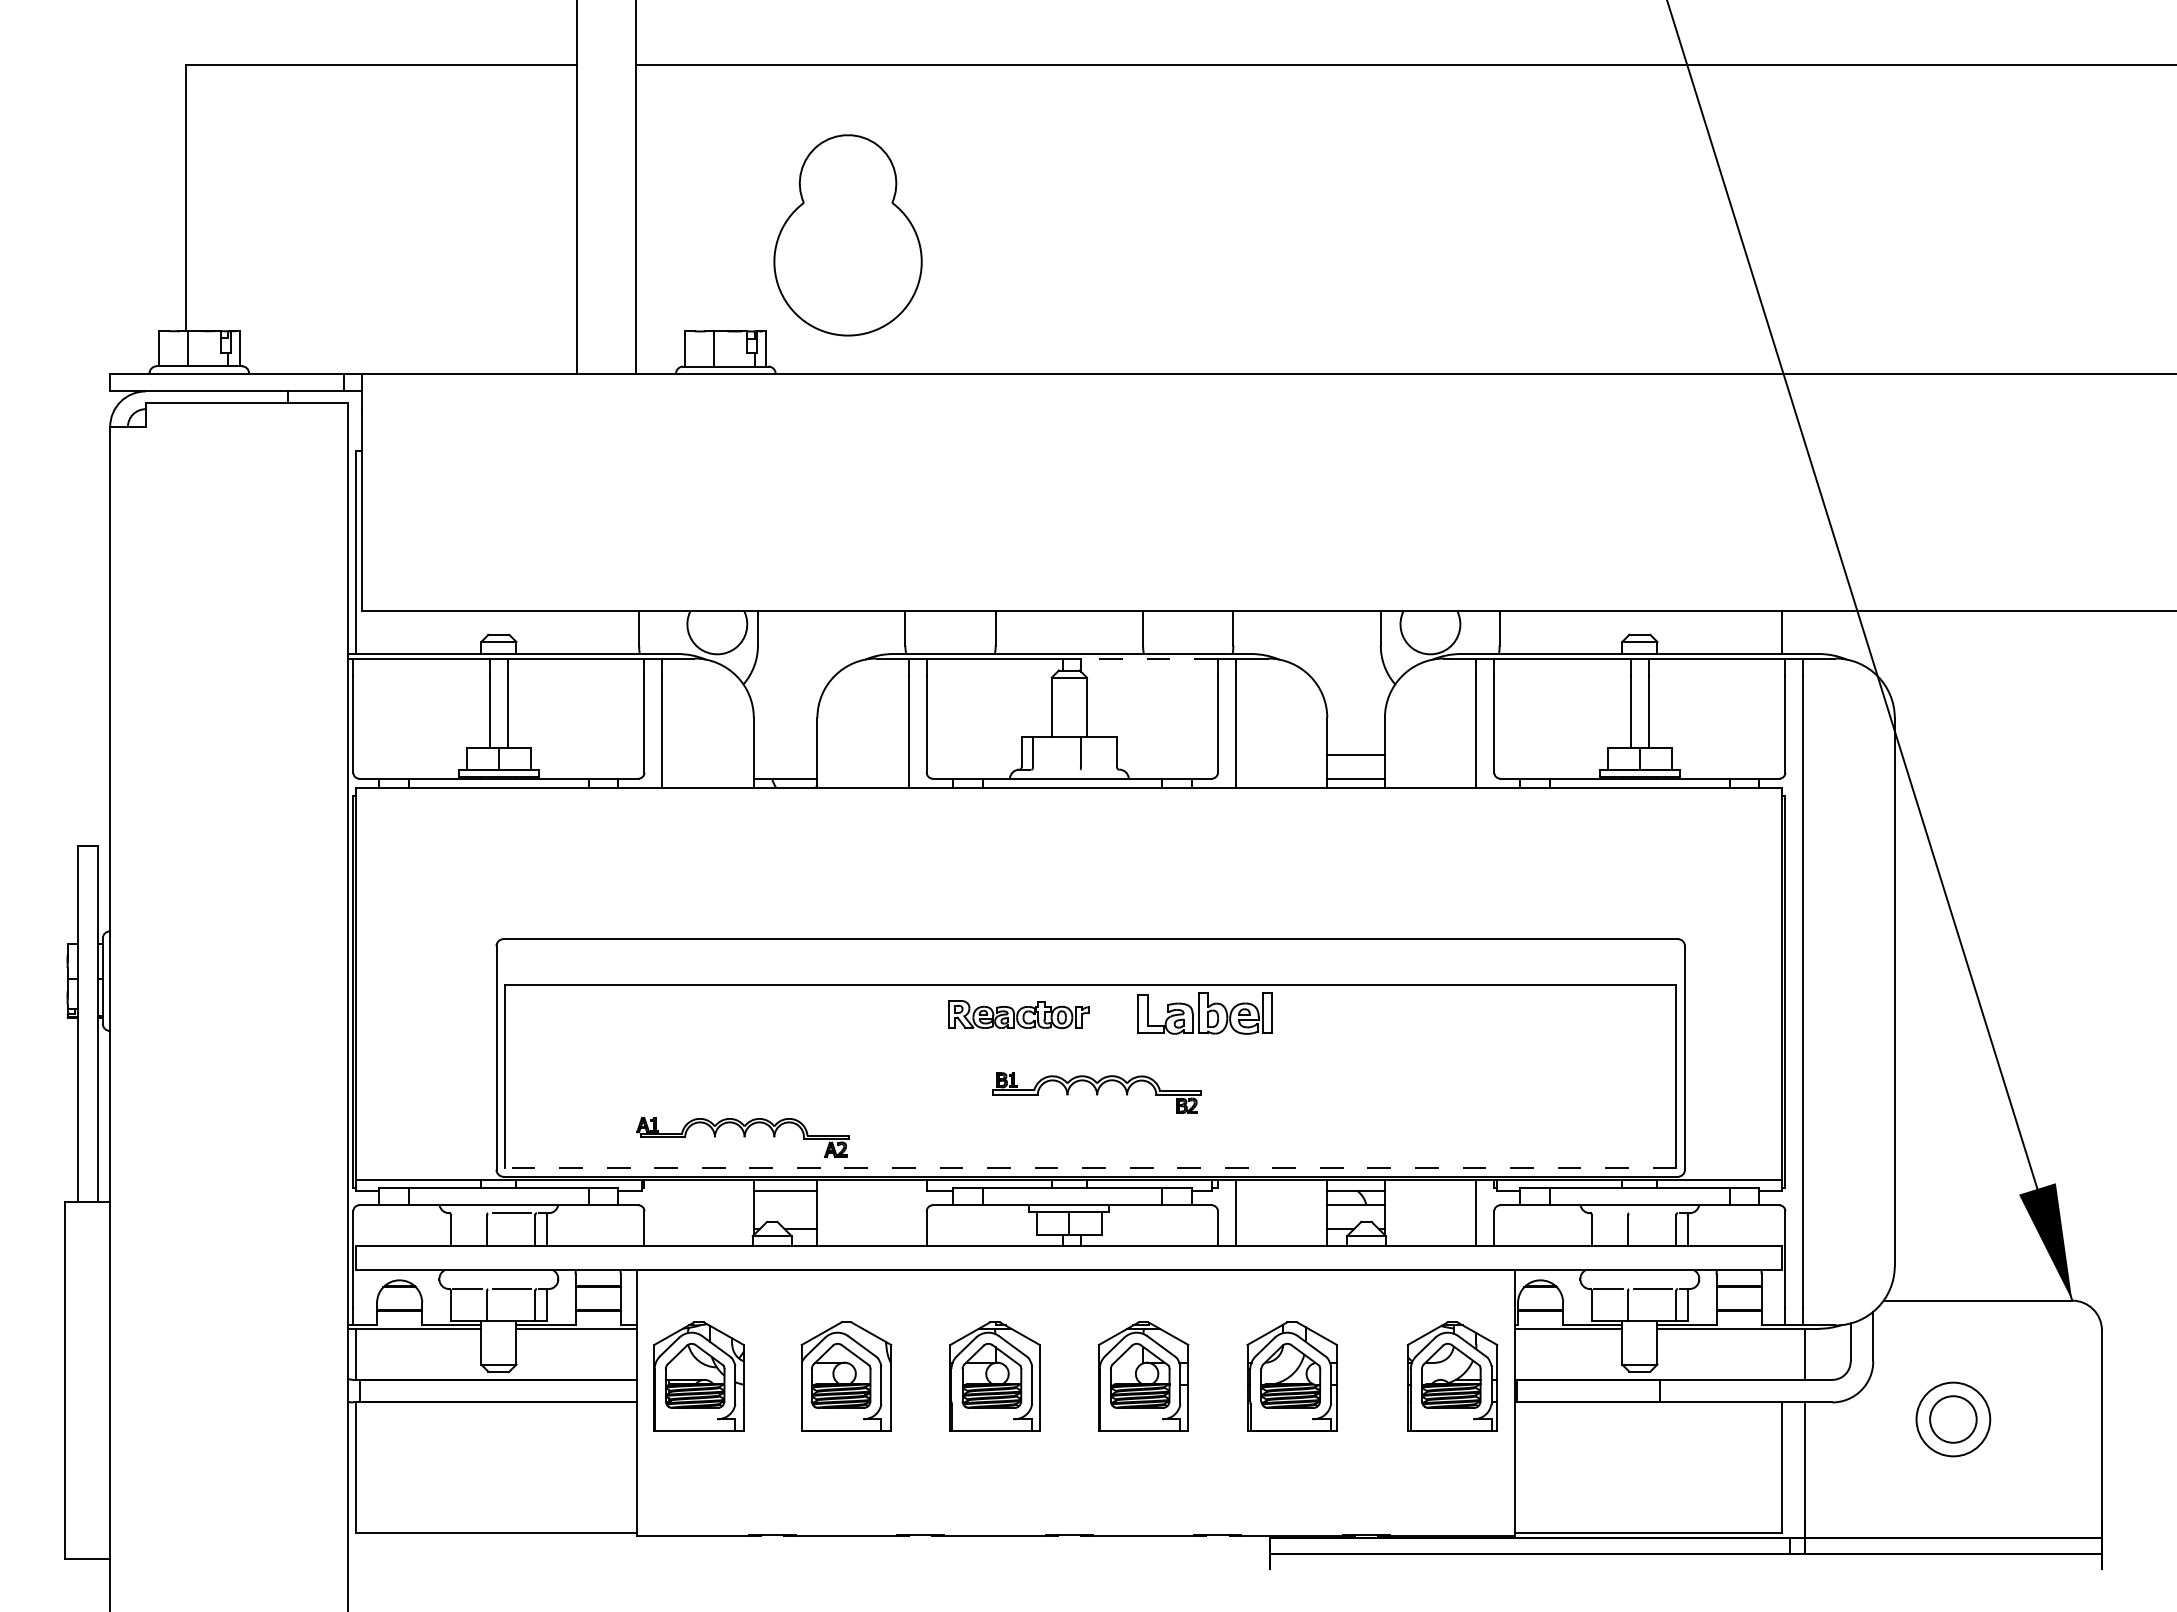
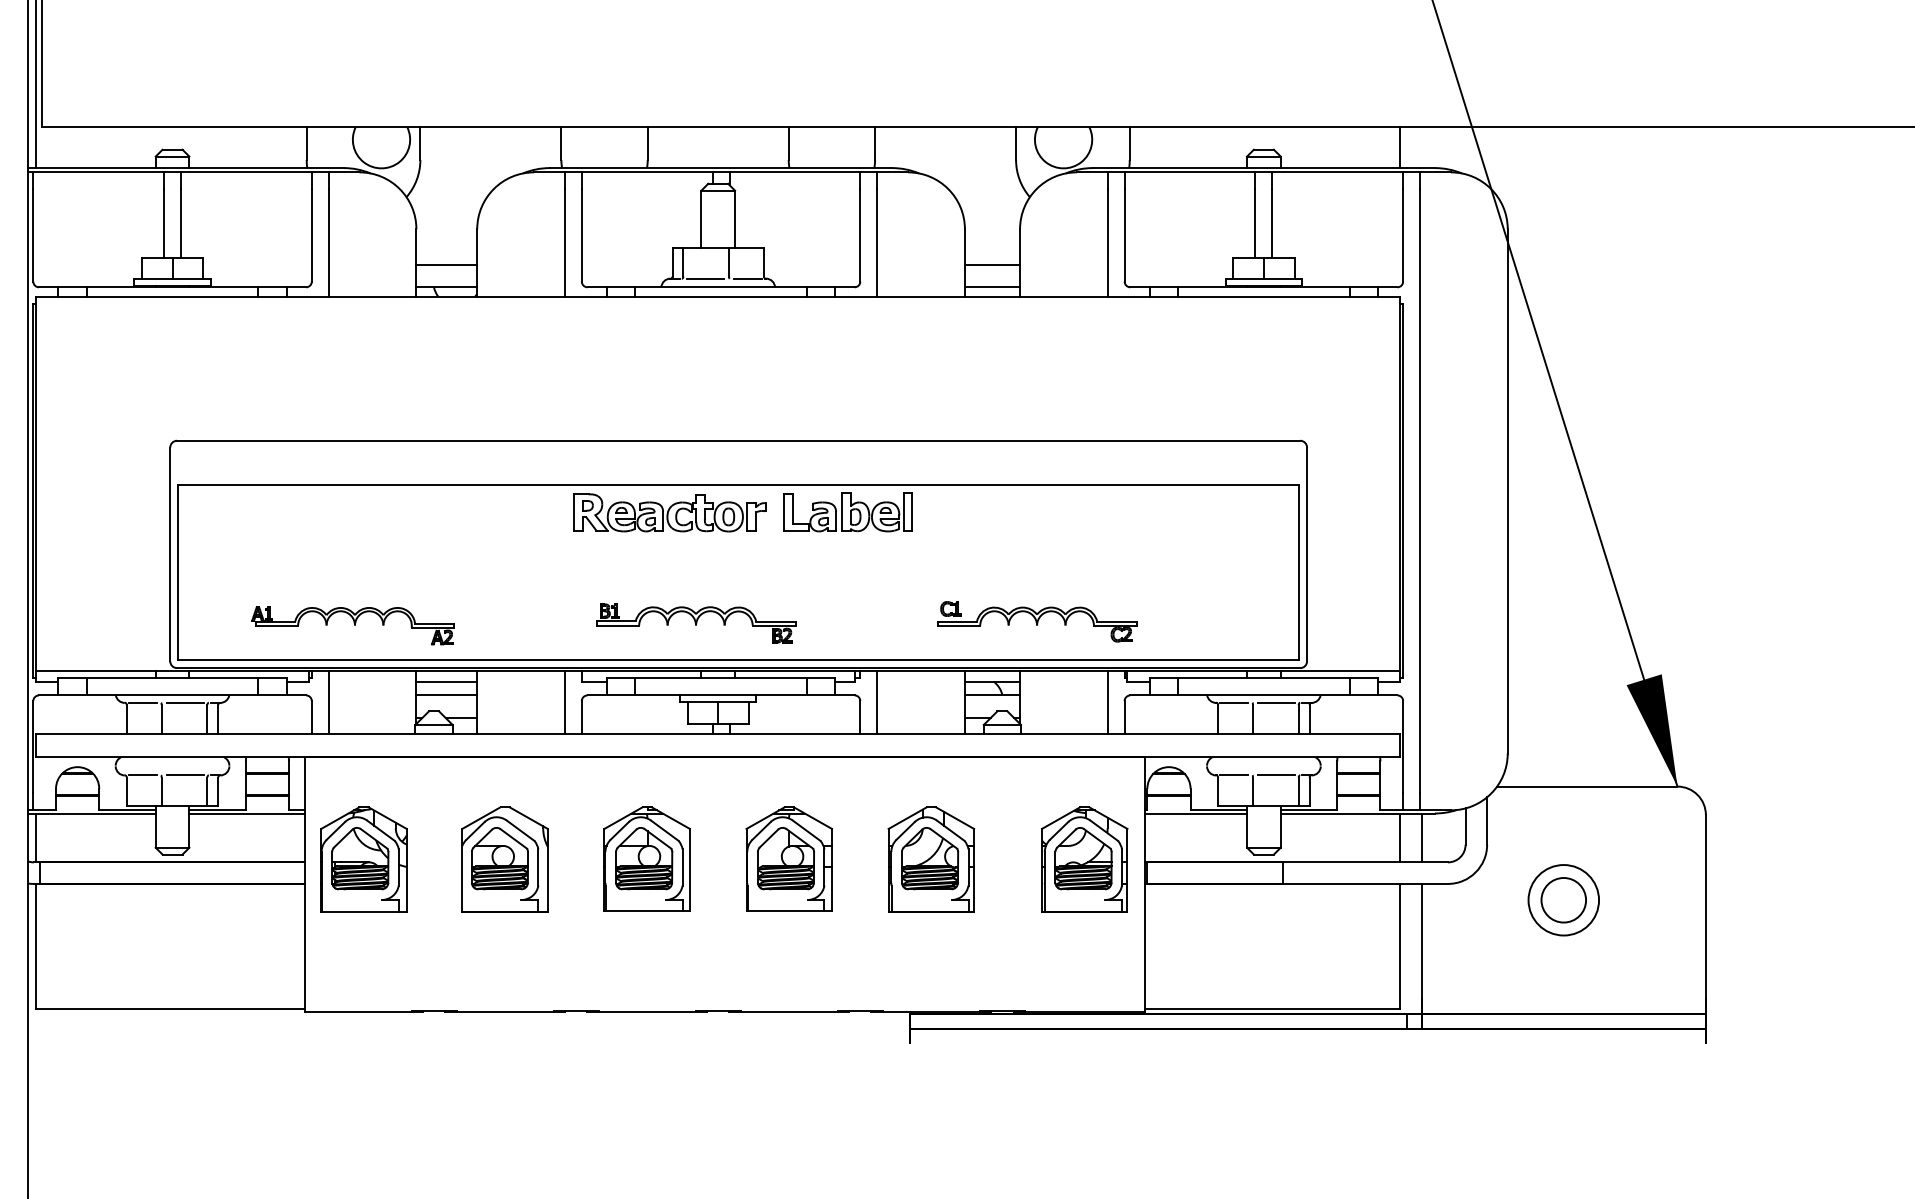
line: (1149, 658) -> (794, 172), dashed -> solid
line: (785, 754) -> (446, 264), added
line: (1055, 769) -> (704, 278), added
line: (1100, 769) -> (747, 278), added
part: (1018, 1014) -> (669, 512), size x1.43
part: (1096, 1092) -> (695, 622), moved
part: (1402, 1128) -> (1036, 621), added
part: (742, 1137) -> (352, 625), moved
line: (1090, 1168) -> (738, 660), dashed -> solid
line: (785, 1205) -> (446, 695), added
line: (662, 1212) -> (329, 702), added
line: (908, 1212) -> (564, 702), added
line: (467, 1213) -> (142, 703), added
line: (1608, 1213) -> (1233, 703), added
line: (1652, 1213) -> (1275, 703), added
line: (1782, 1353) -> (1400, 837), added

